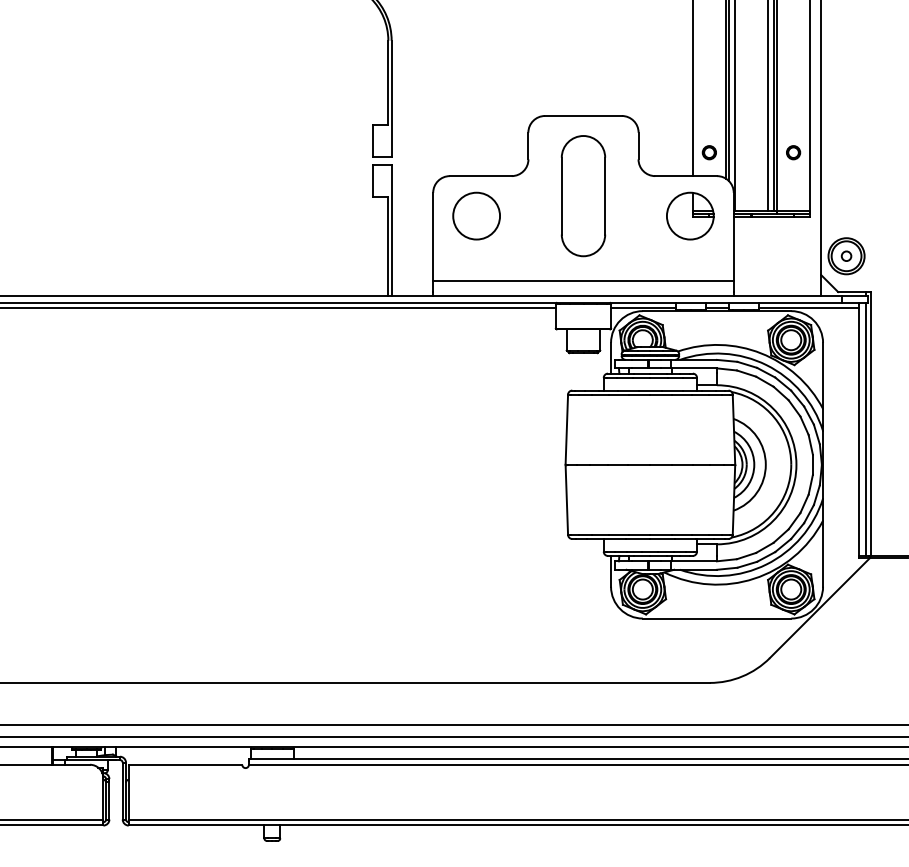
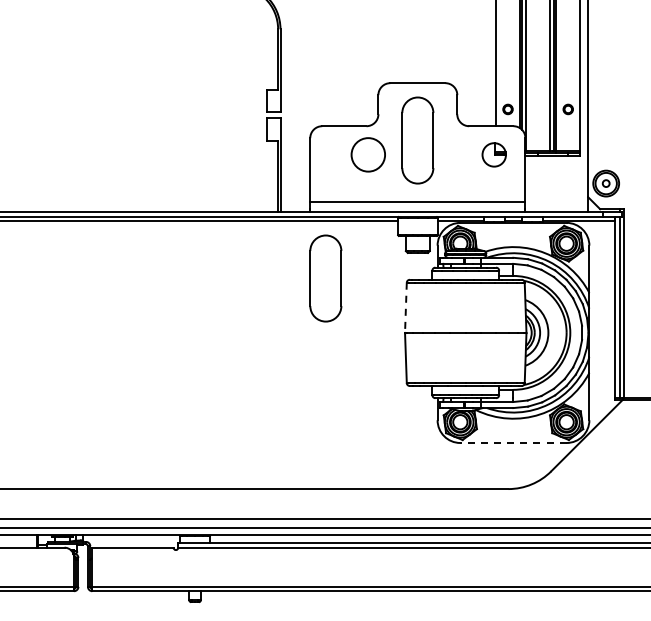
circle: (475, 215) -> (367, 154), moved
part: (689, 215) -> (493, 154), size x0.7
part: (454, 388) -> (325, 278), added
line: (566, 430) -> (405, 308), solid -> dashed
line: (715, 619) -> (512, 443), solid -> dashed

